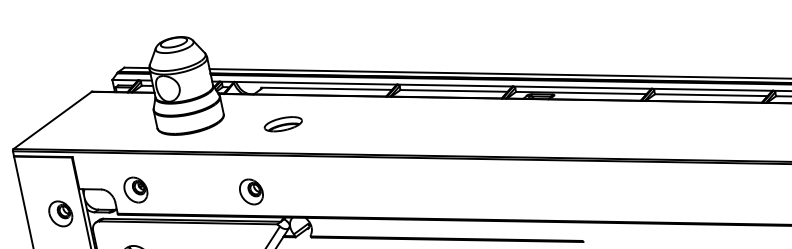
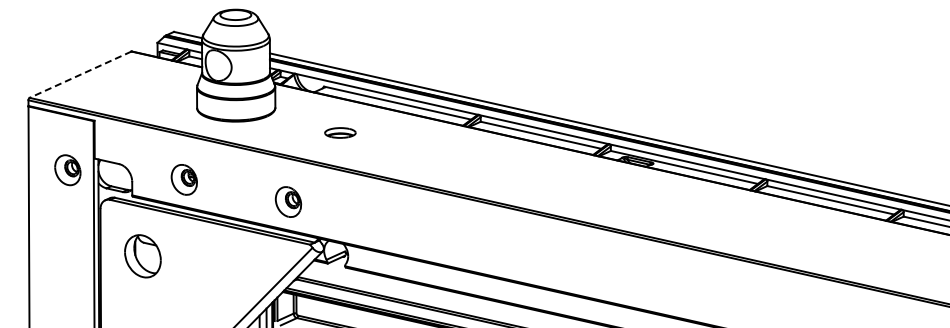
line: (52, 120) -> (80, 74), solid -> dashed
part: (283, 123) -> (340, 132), size x0.7
part: (135, 189) -> (183, 179), moved
part: (60, 214) -> (67, 170), moved

